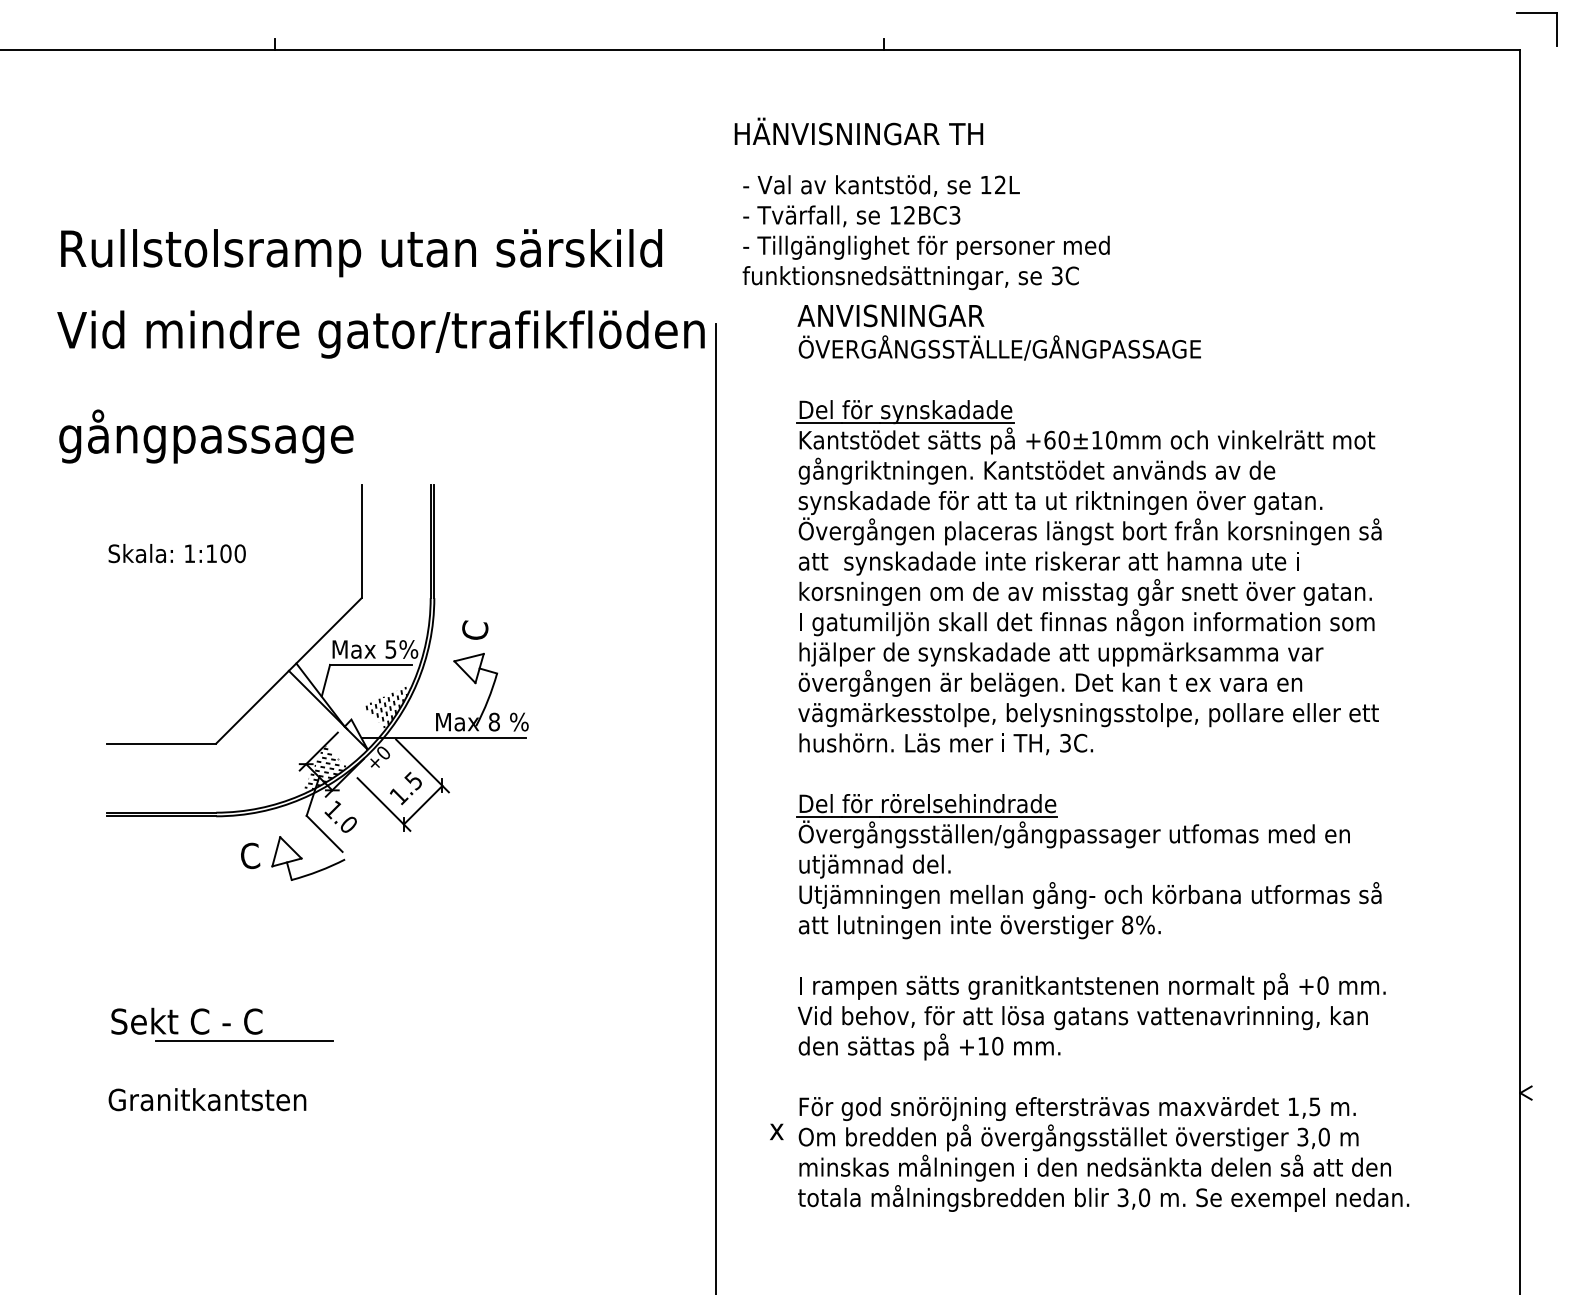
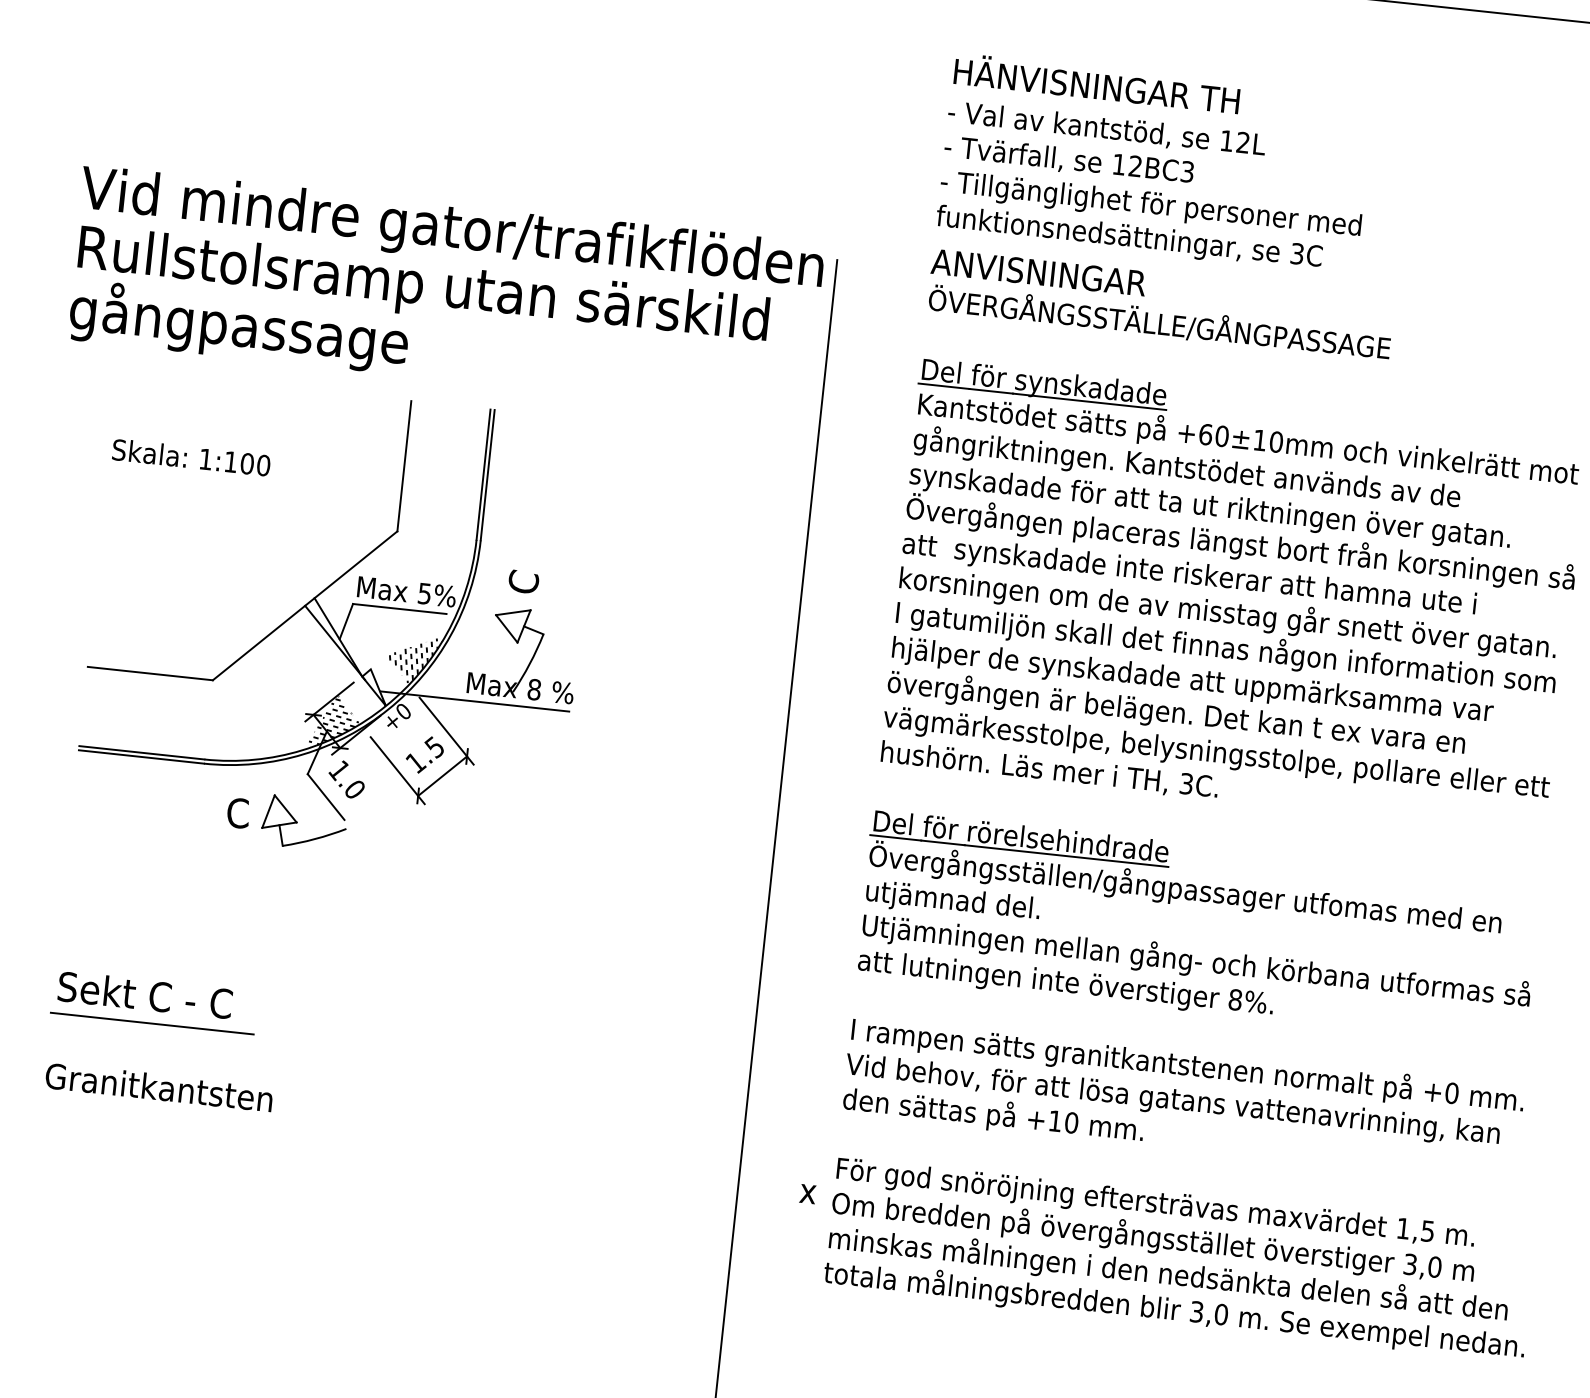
text: (858, 131) -> (1096, 83), moved
text: (925, 232) -> (1151, 187), moved
text: (361, 253) -> (423, 288), moved
line: (244, 1040) -> (152, 1022), moved

